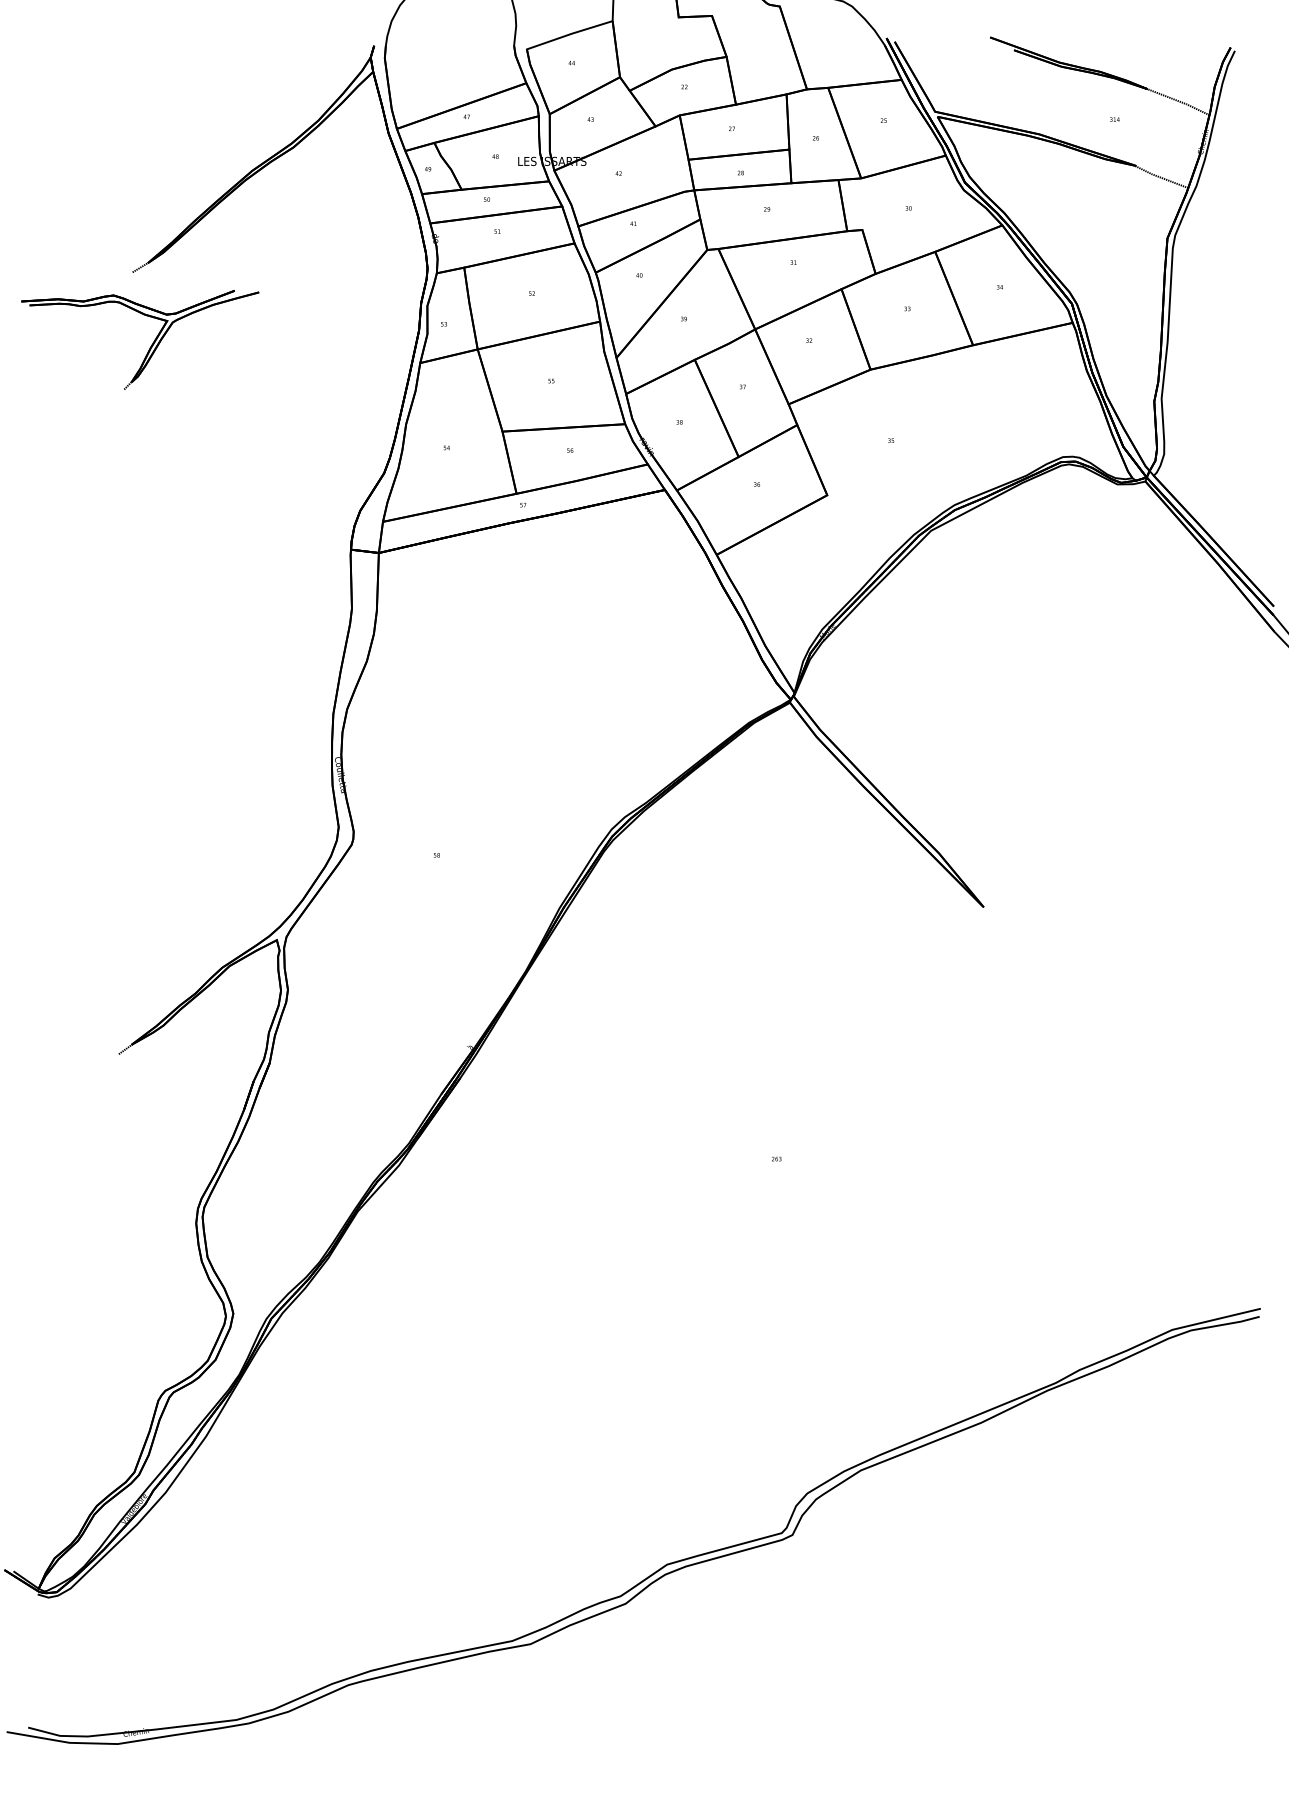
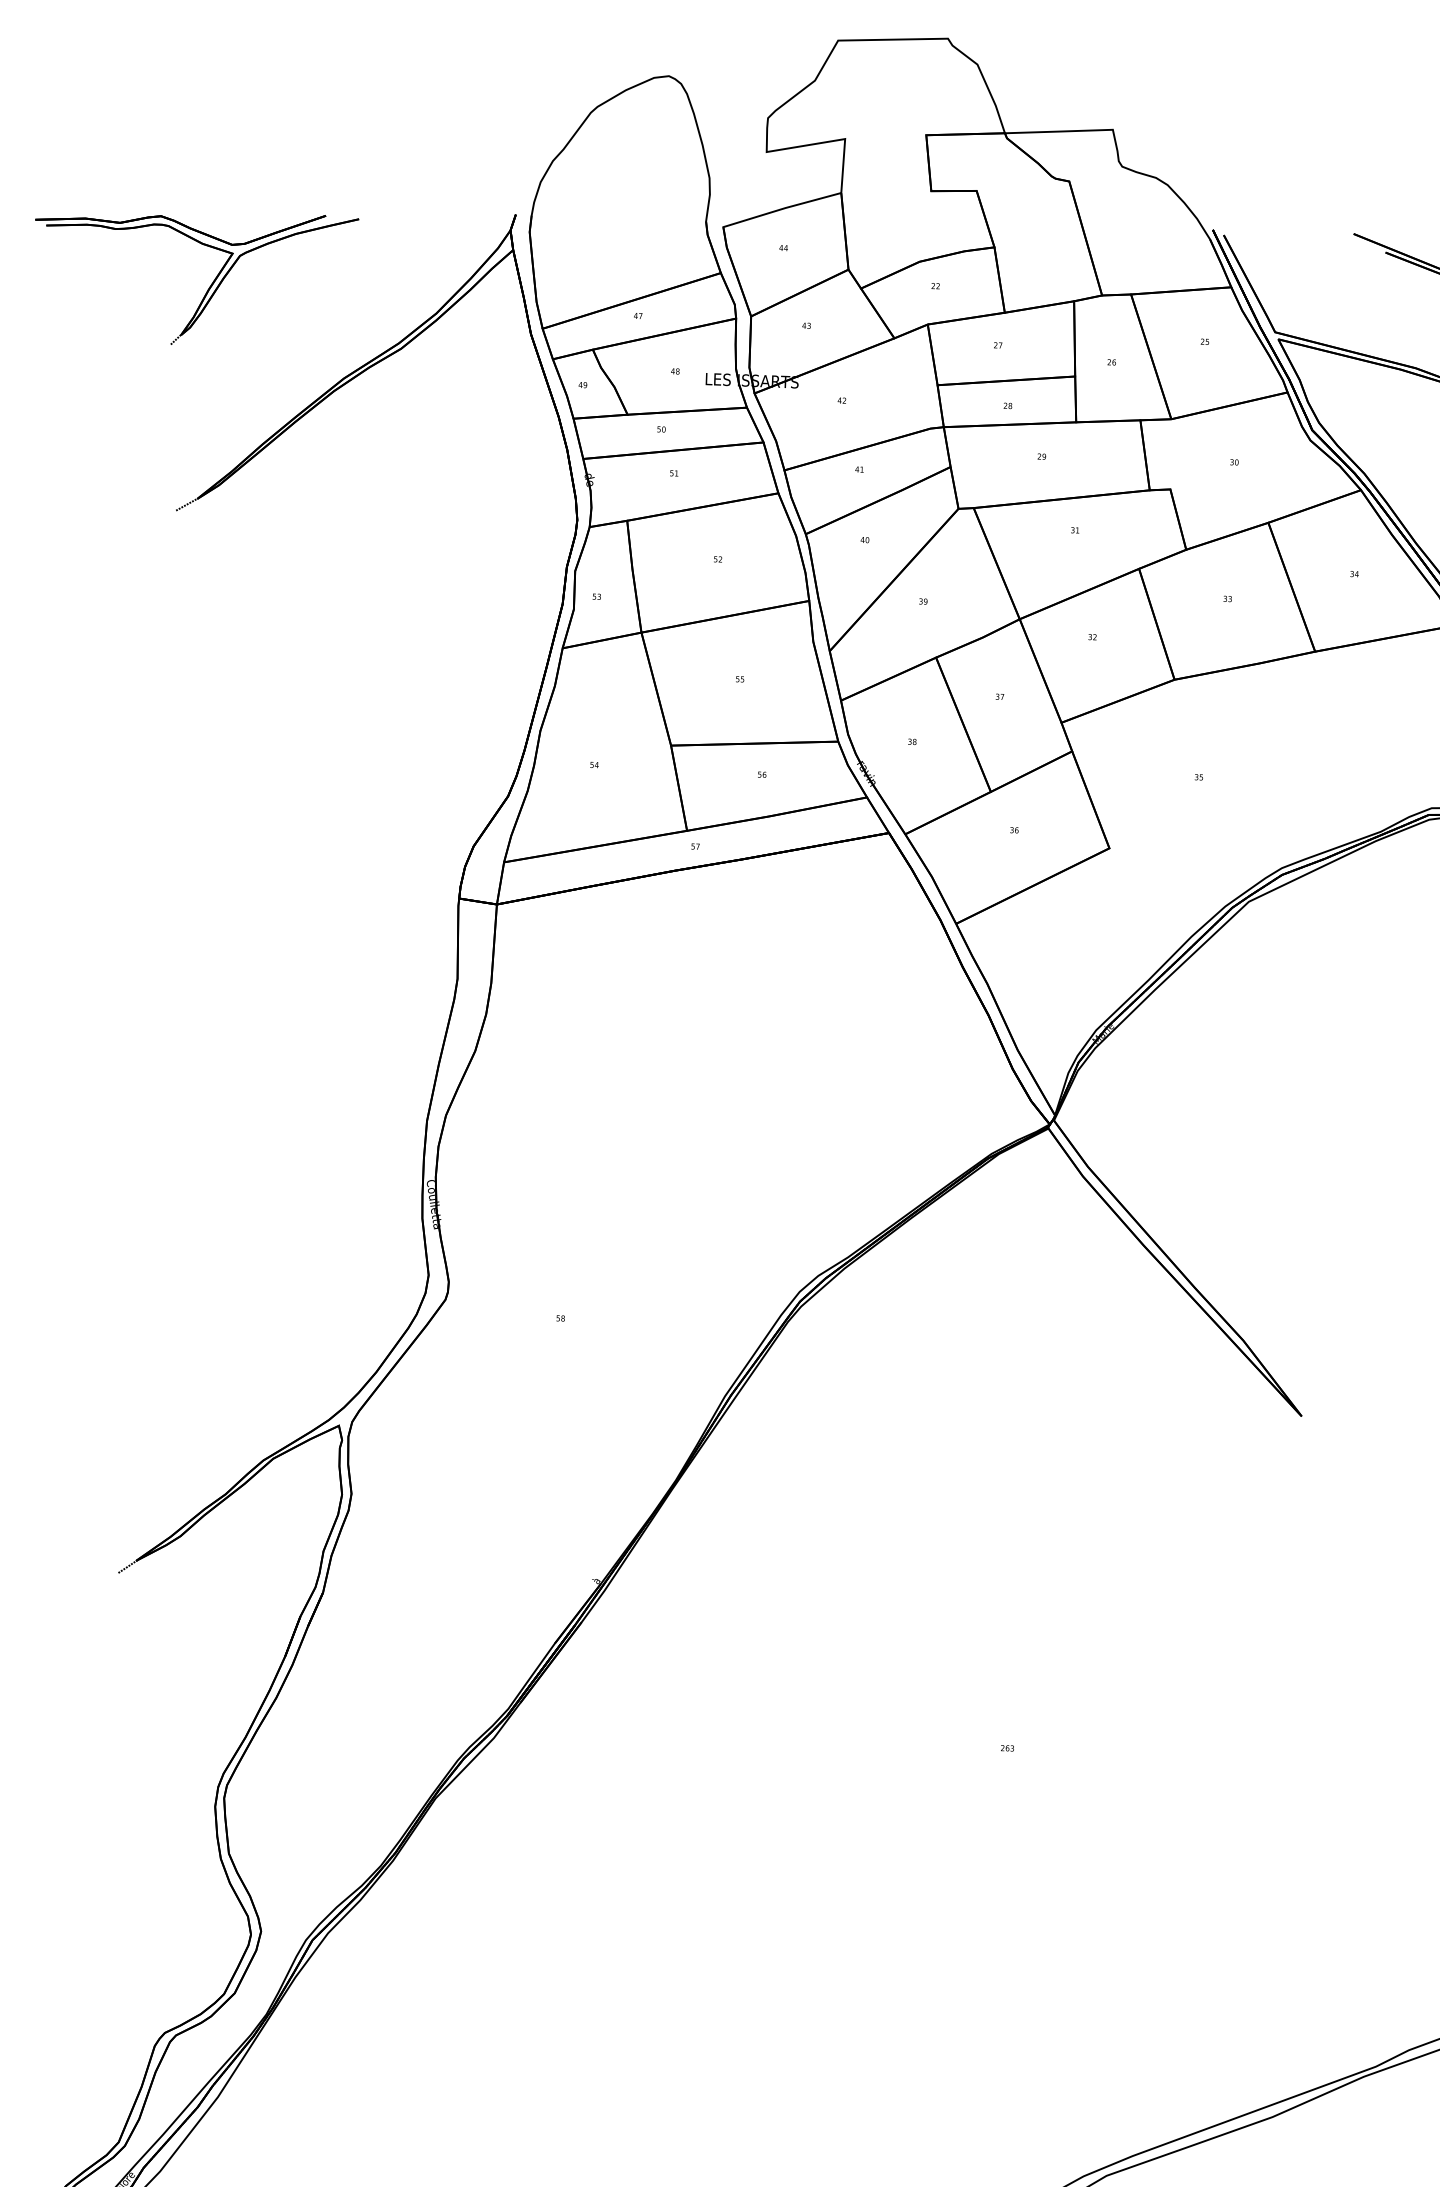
part: (149, 347) -> (207, 288), moved

